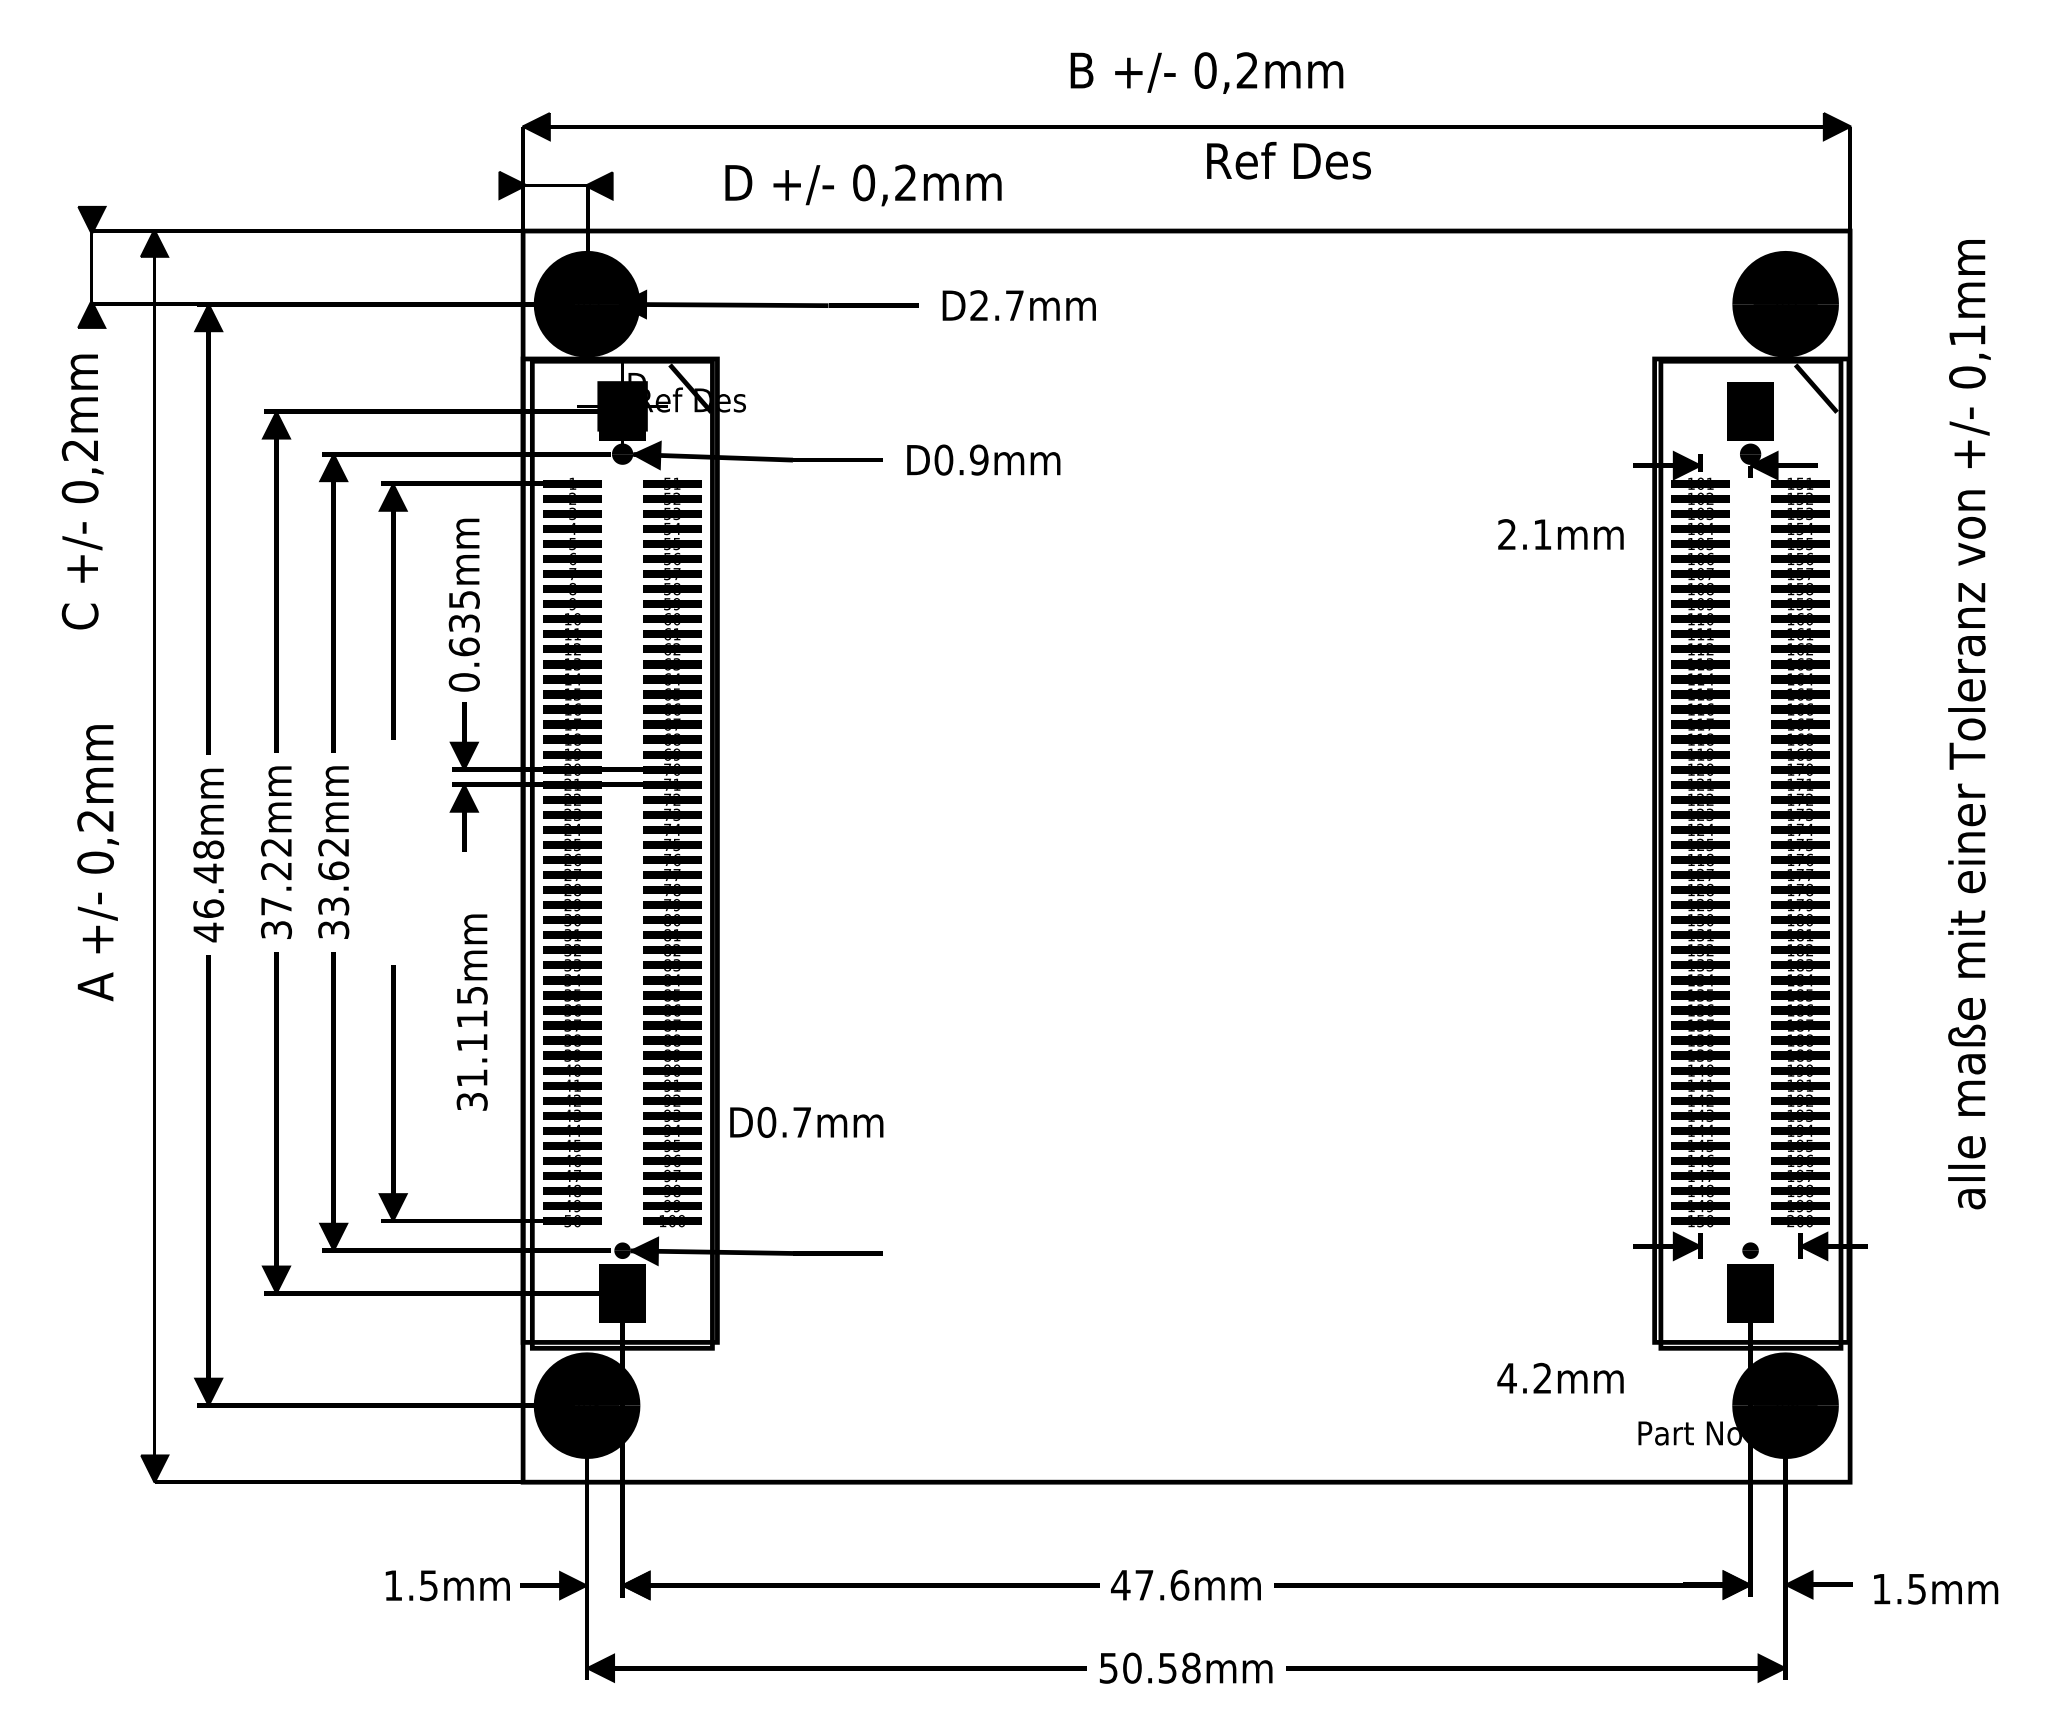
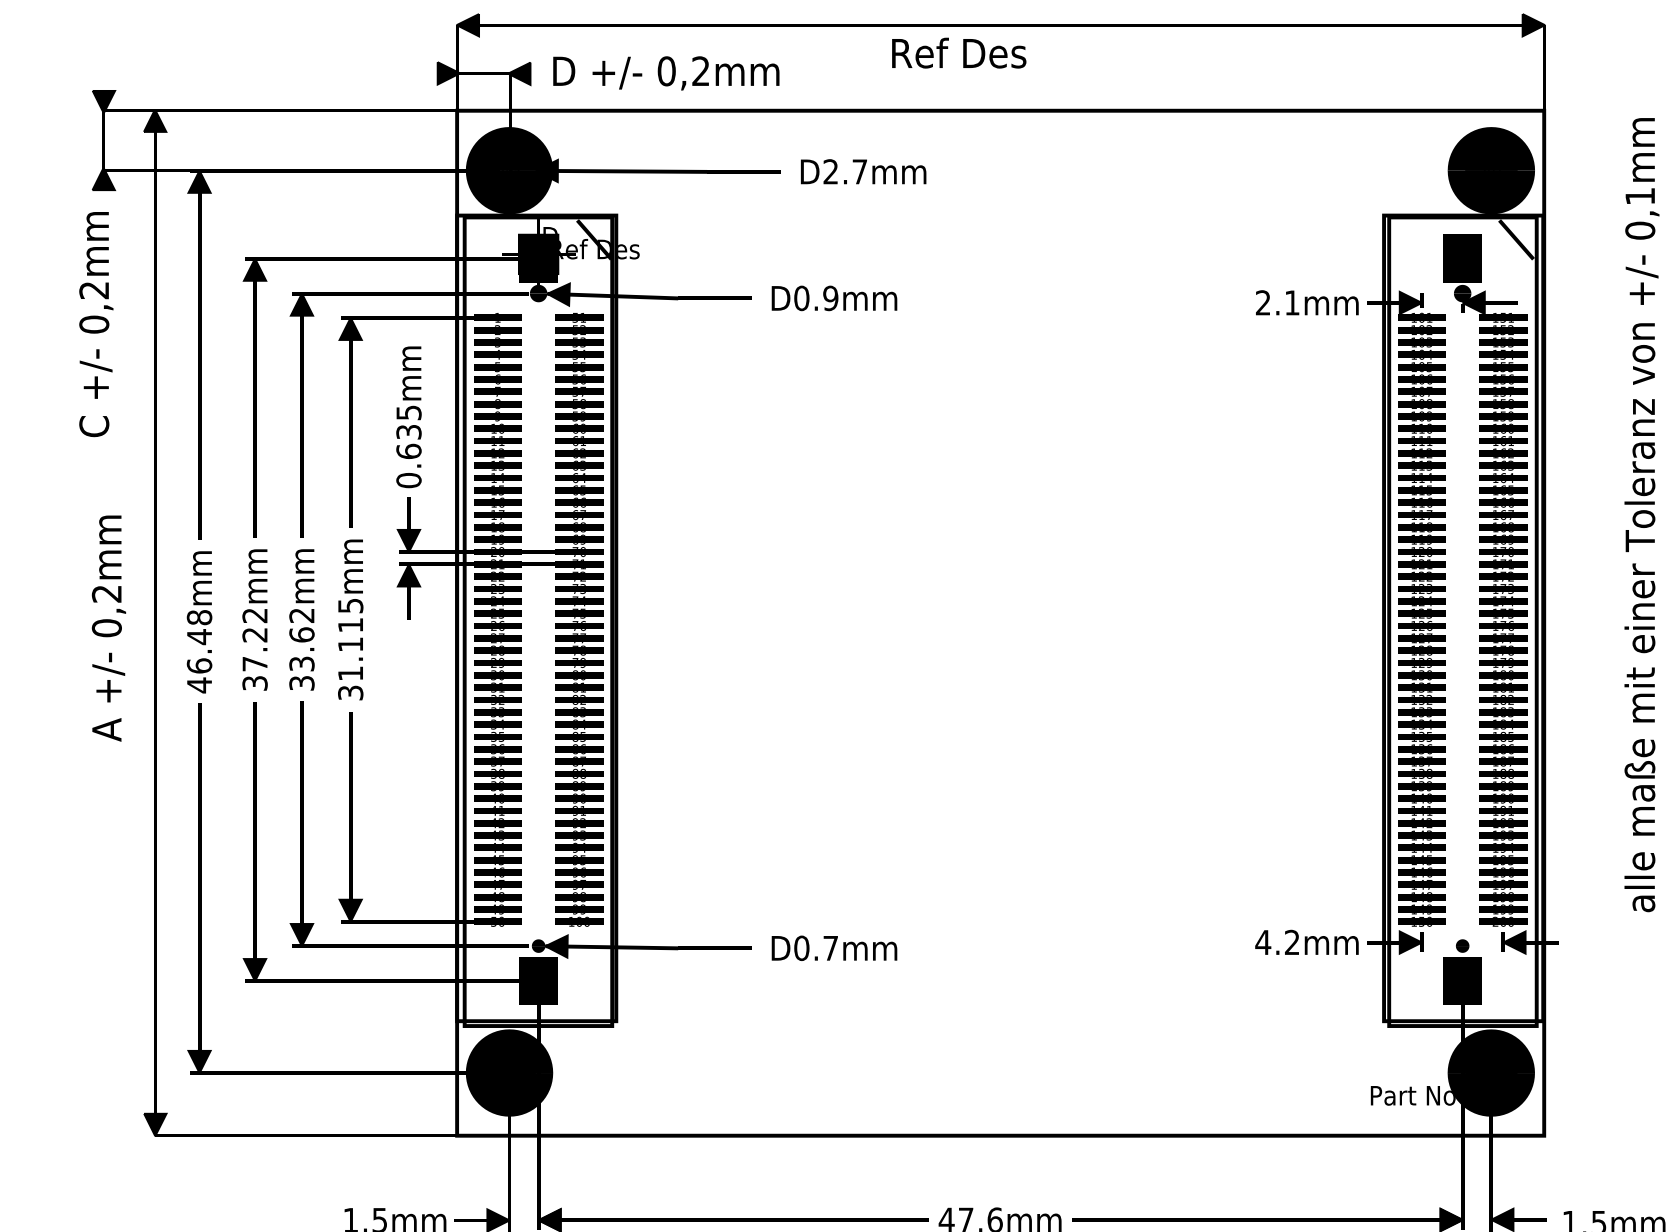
text: (1288, 160) -> (958, 52), moved
text: (863, 185) -> (666, 73), moved
text: (1560, 534) -> (1306, 302), moved
text: (1705, 859) -> (1425, 625), 118 -> 126
text: (471, 1012) -> (350, 619), moved
text: (806, 1122) -> (834, 948), moved
text: (1560, 1377) -> (1306, 941), moved

